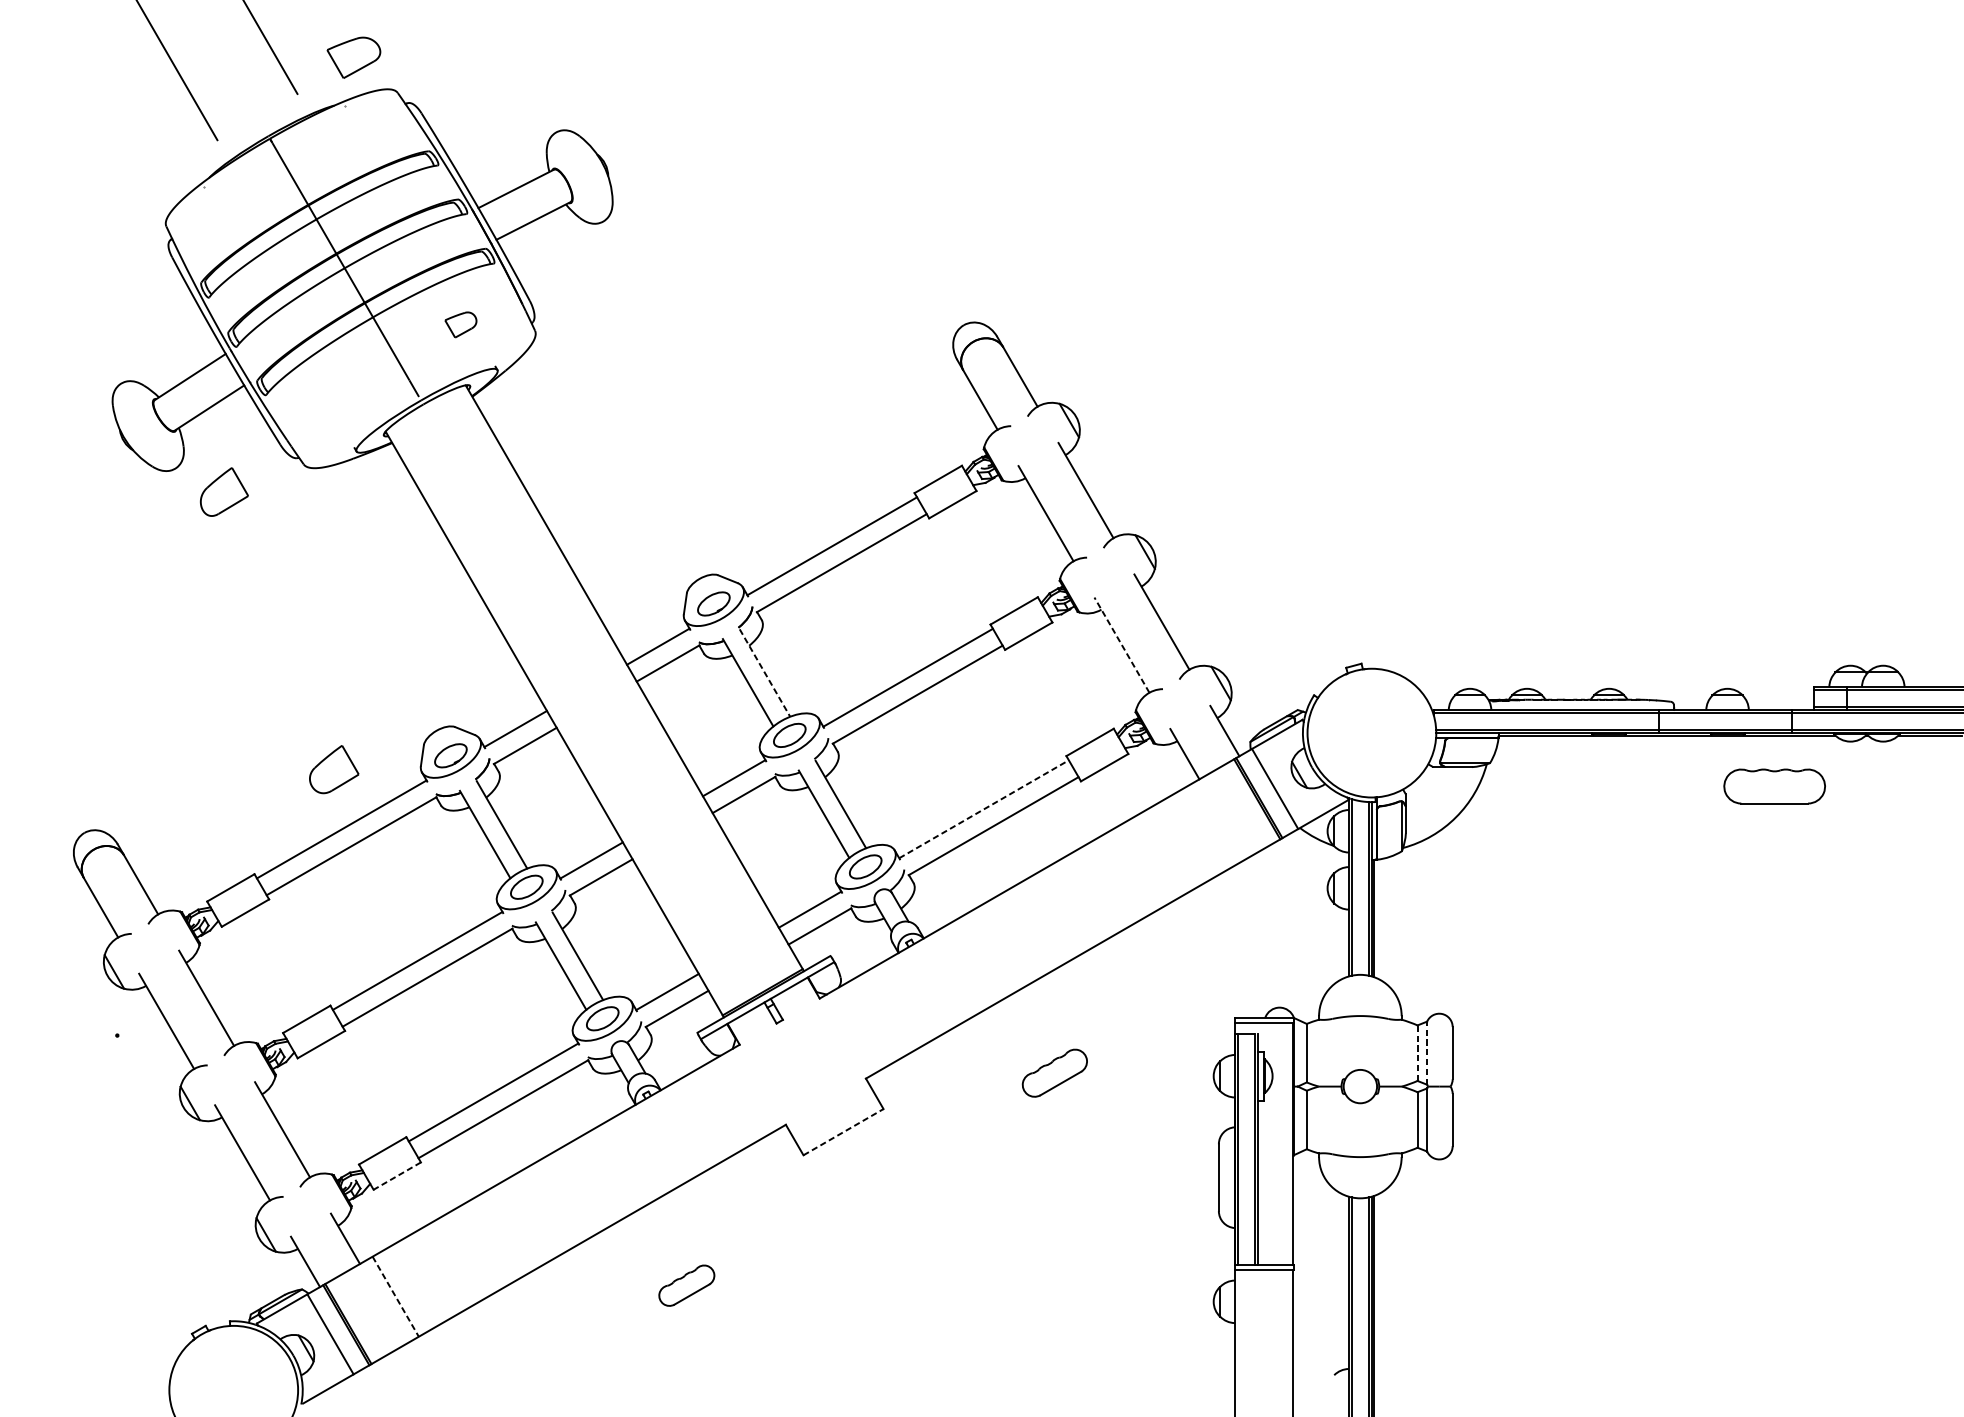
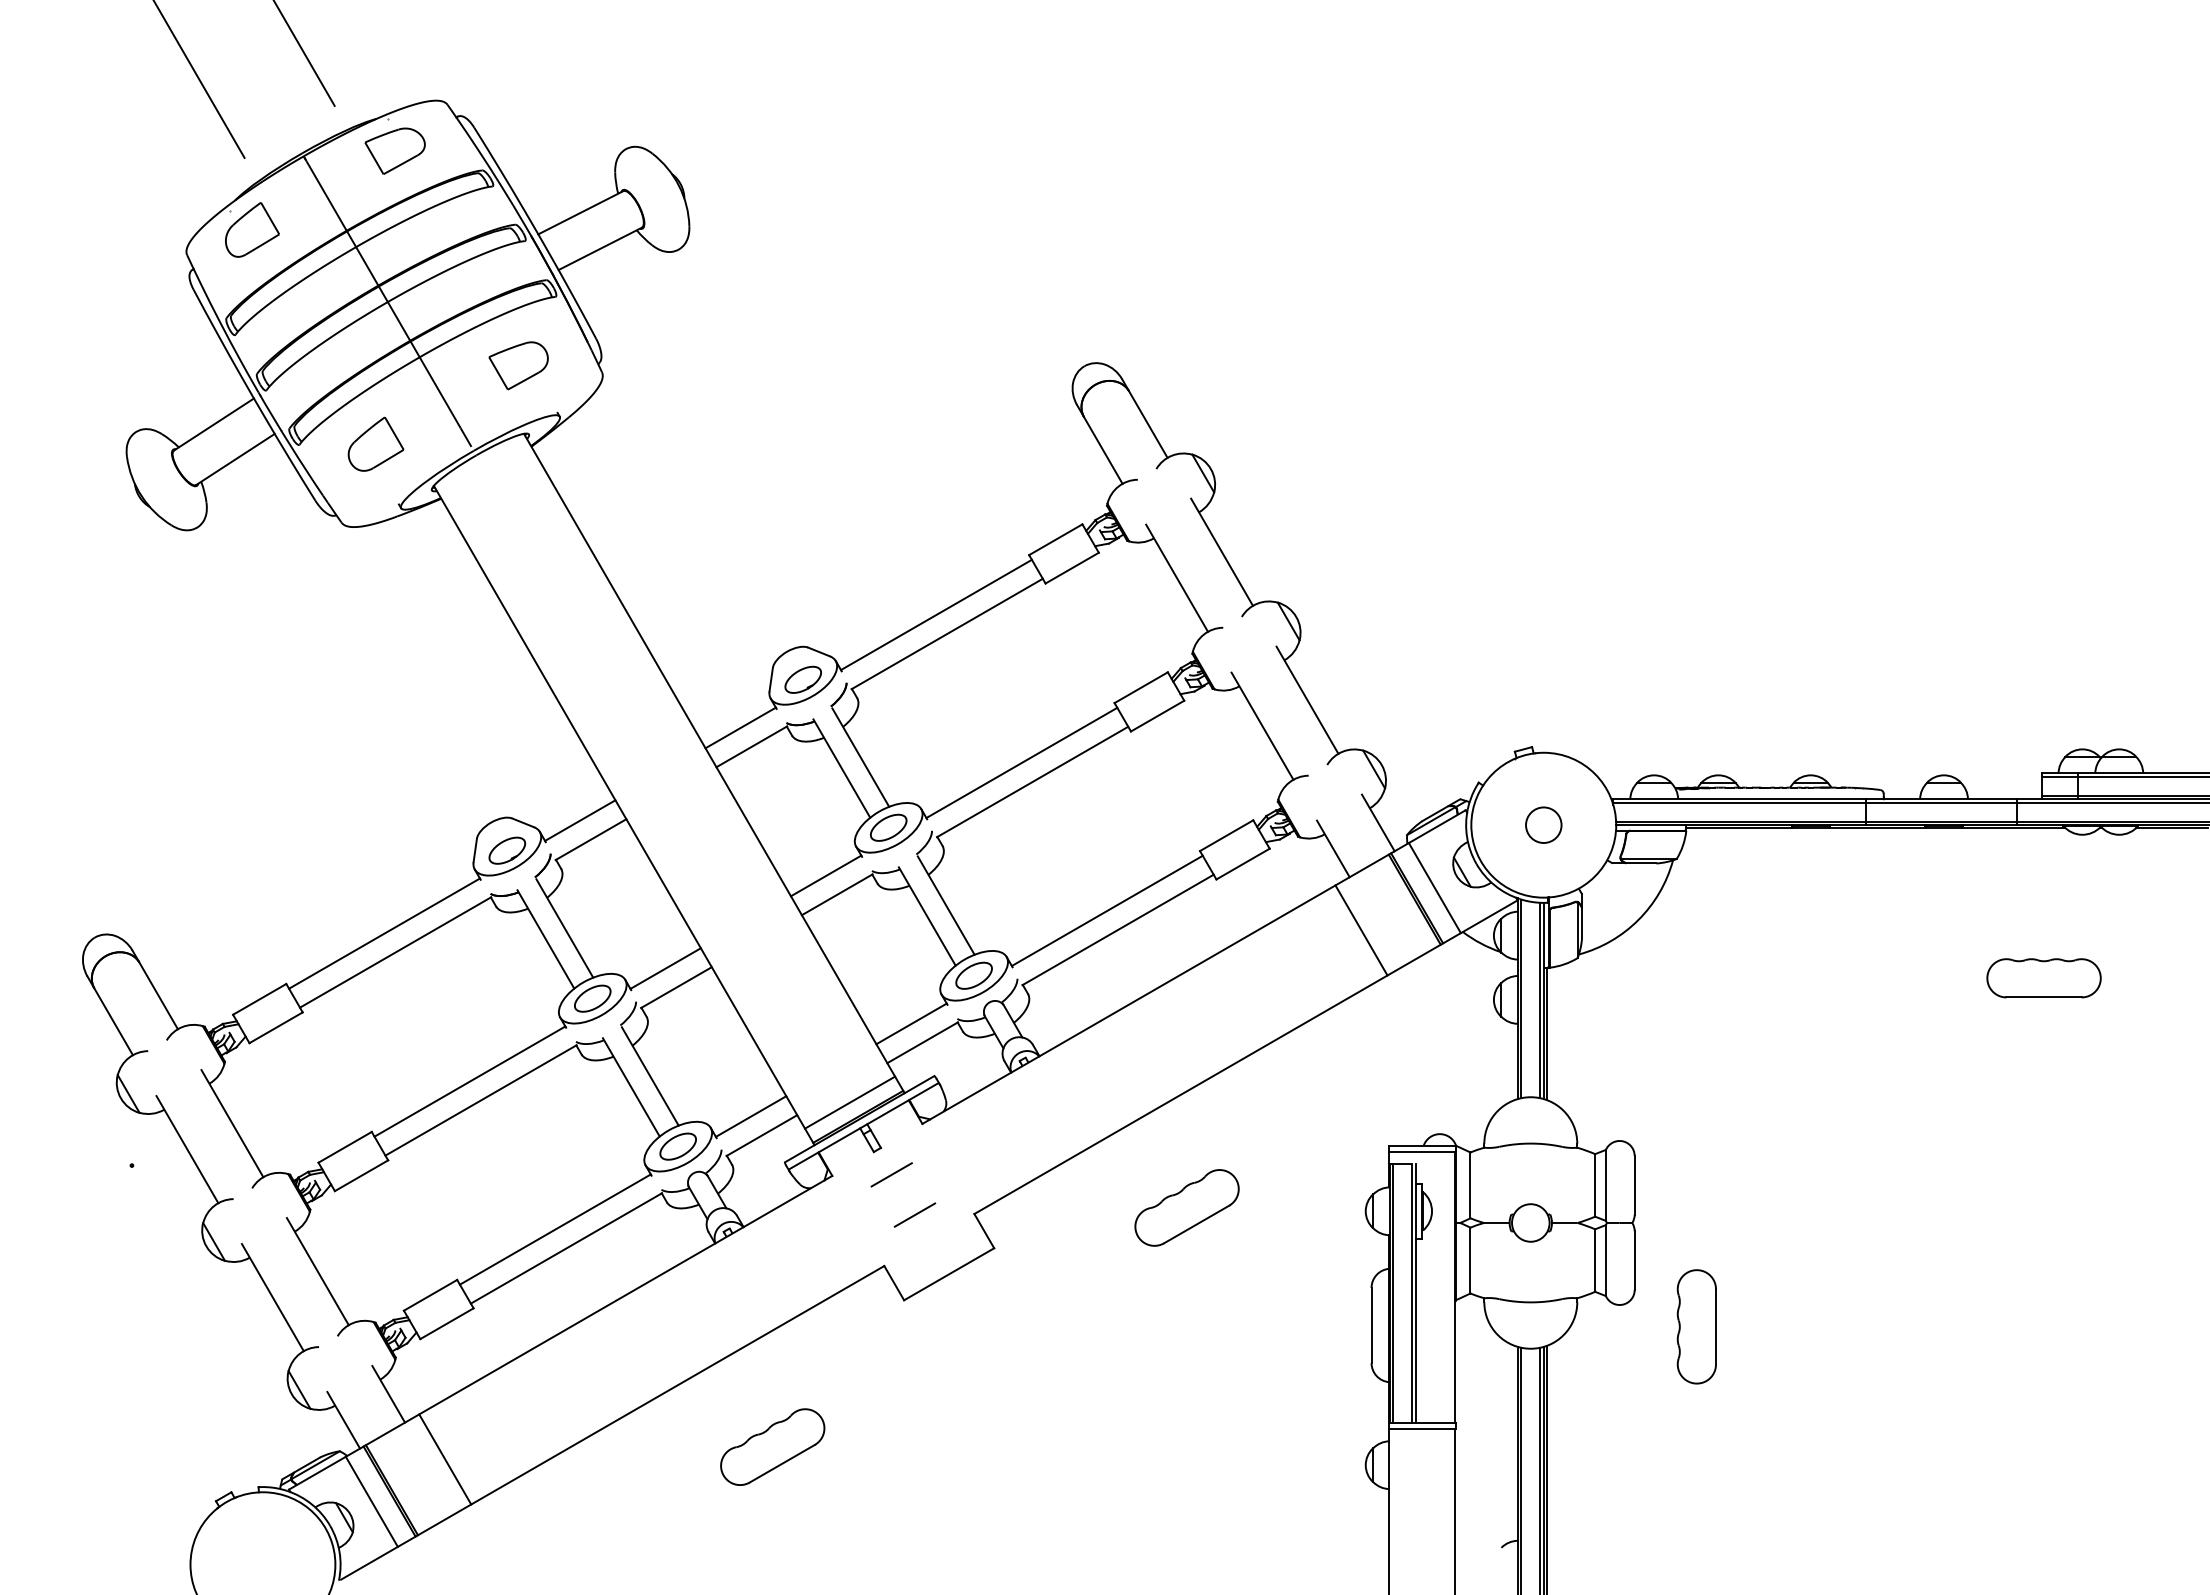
part: (353, 57) -> (394, 150), moved
part: (460, 324) -> (518, 365), size x1.67
part: (224, 491) -> (252, 229), moved
line: (1121, 645) -> (1262, 726), dashed -> solid
line: (764, 672) -> (860, 757), dashed -> solid
circle: (1371, 732) -> (1543, 824), added
part: (333, 768) -> (375, 443), moved
part: (1774, 786) -> (2043, 978), moved
line: (984, 808) -> (1107, 910), dashed -> solid
line: (1209, 826) -> (1361, 930), added
line: (755, 979) -> (850, 1102), added
line: (792, 1043) -> (891, 1174), added
line: (1417, 1052) -> (1595, 1184), dashed -> solid
line: (1426, 1052) -> (1605, 1184), dashed -> solid
part: (1054, 1072) -> (1186, 1207), size x1.43
line: (812, 1079) -> (914, 1214), added
line: (843, 1132) -> (949, 1274), dashed -> solid
line: (396, 1175) -> (446, 1323), dashed -> solid
part: (1507, 1178) -> (1696, 1326), added
part: (686, 1285) -> (772, 1446), size x1.67
line: (395, 1296) -> (445, 1459), dashed -> solid

